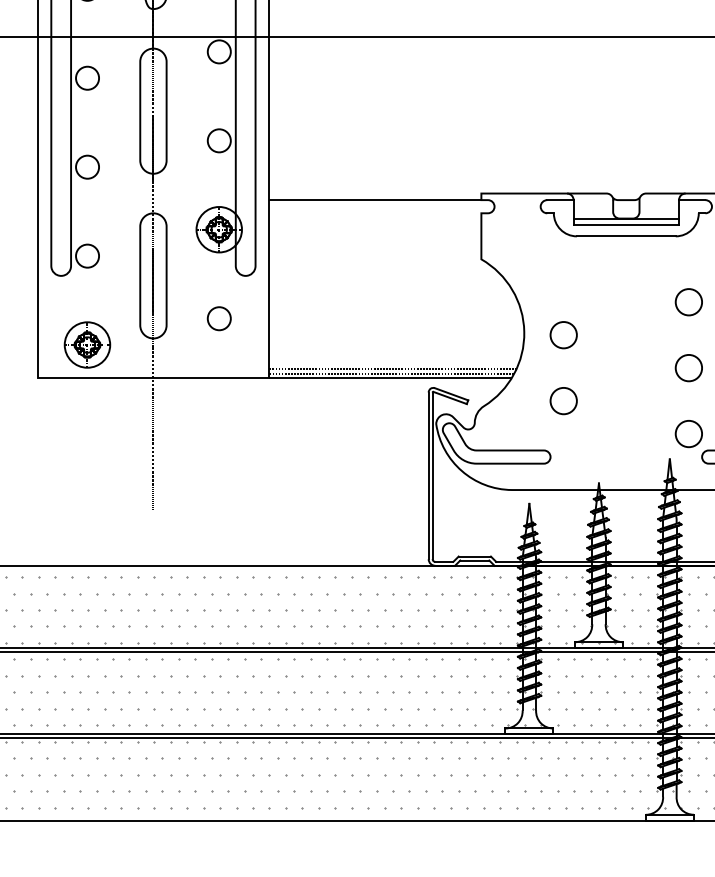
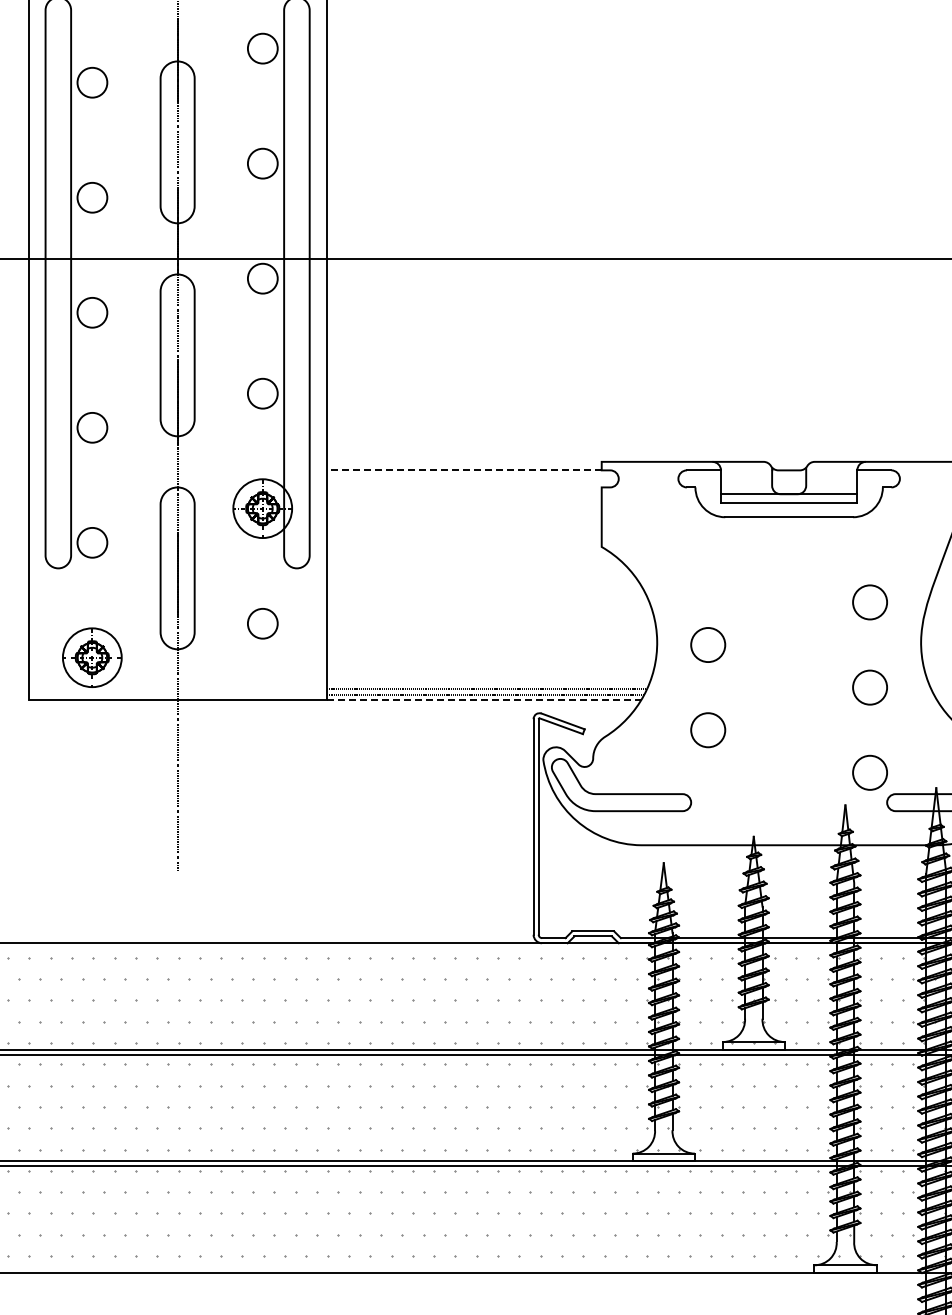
line: (374, 200) -> (463, 470), solid -> dashed
line: (390, 378) -> (484, 700), solid -> dashed

